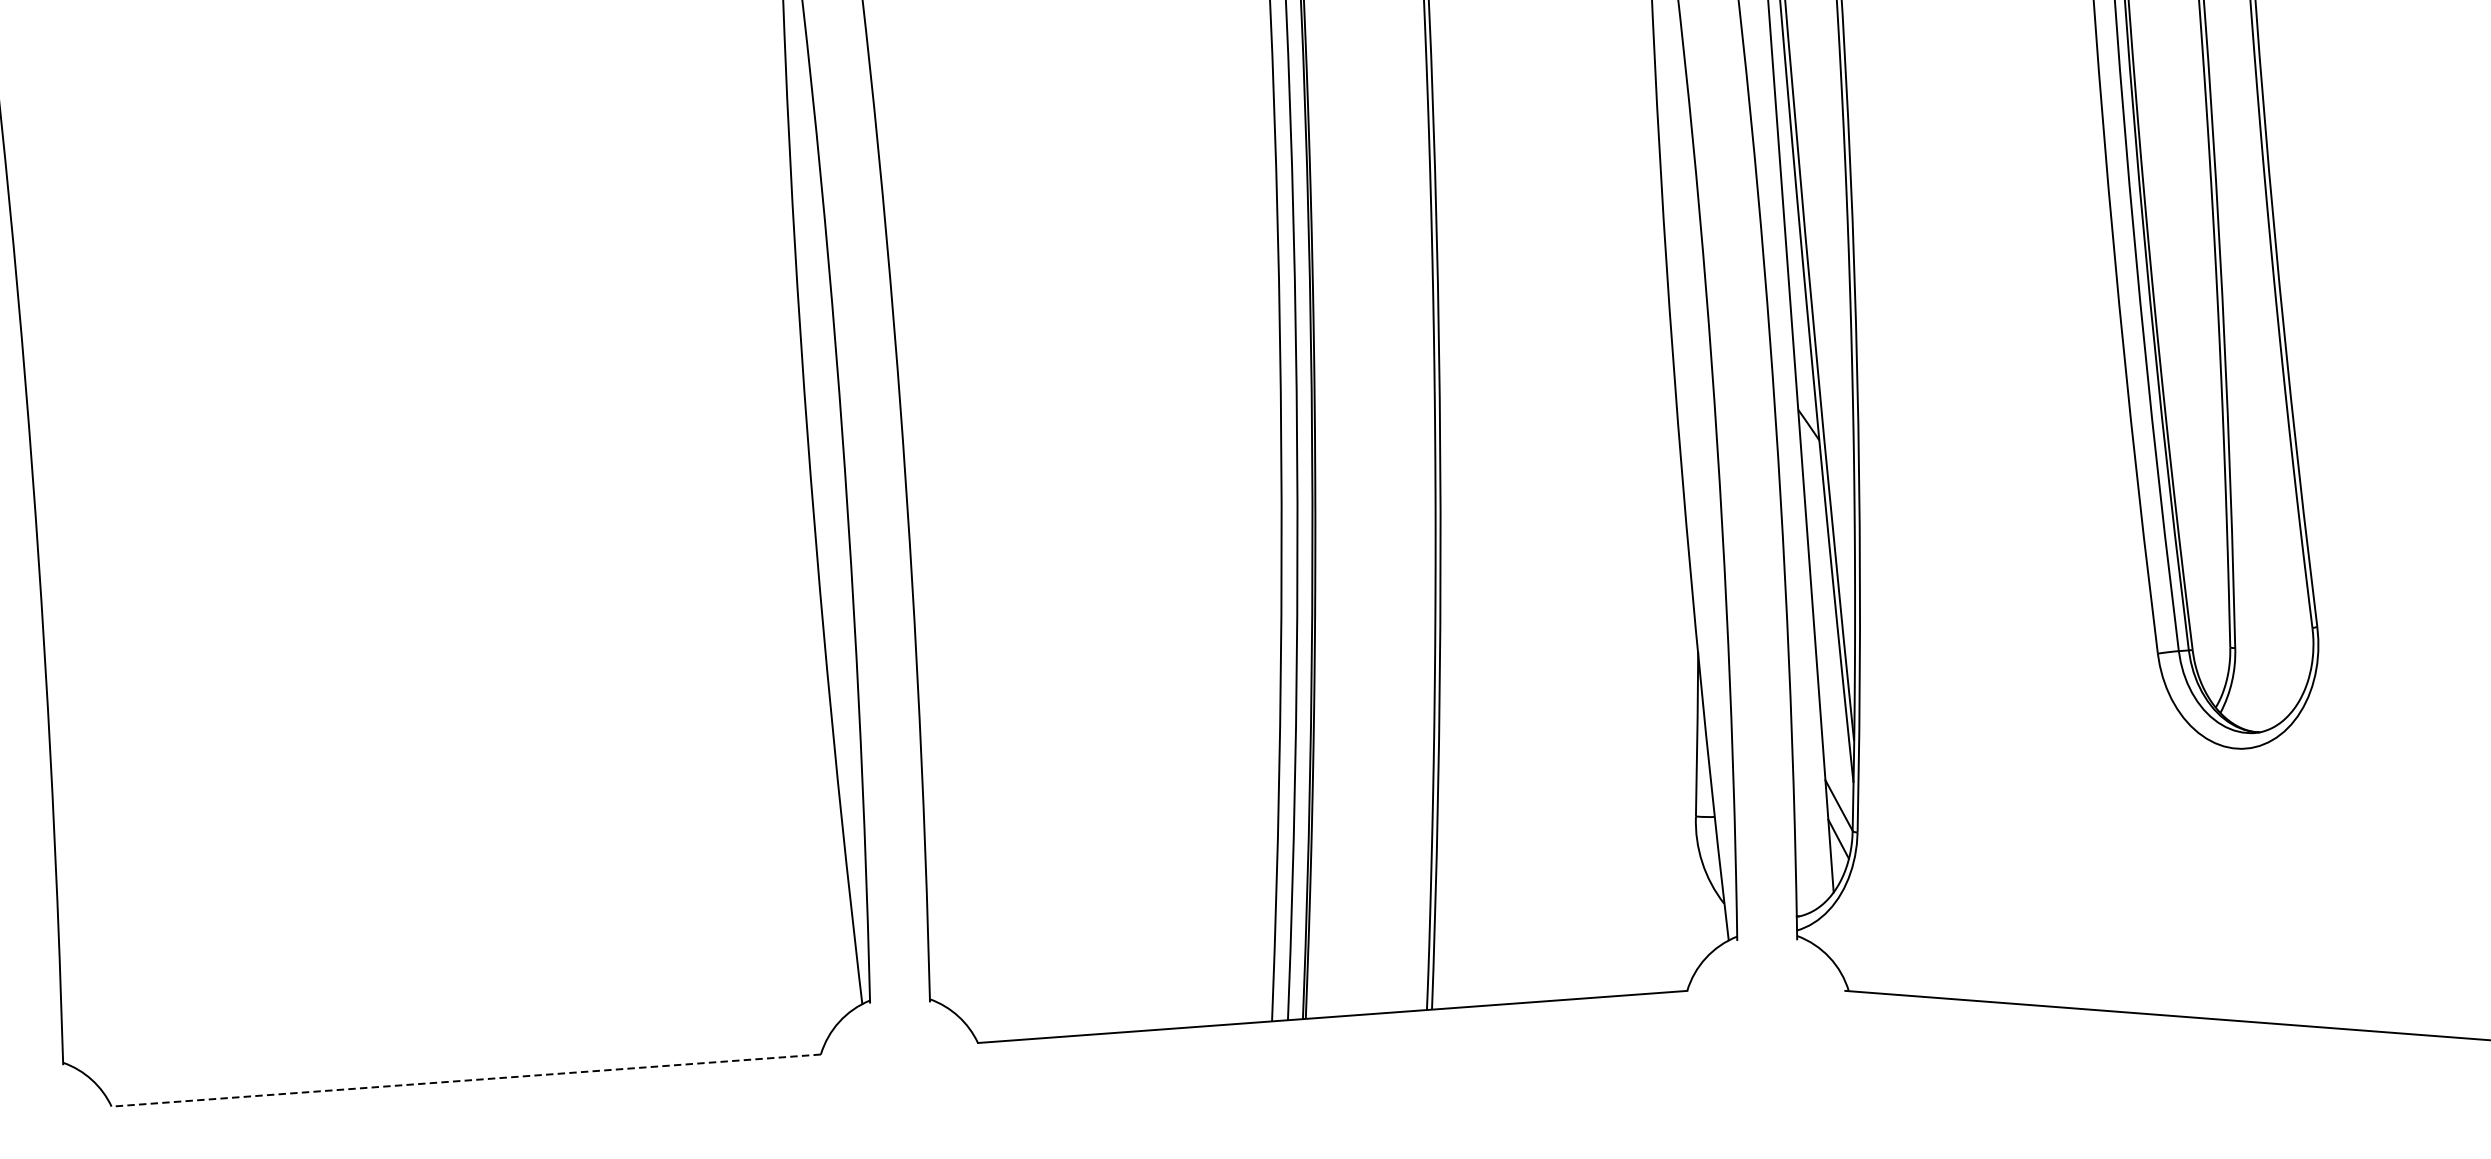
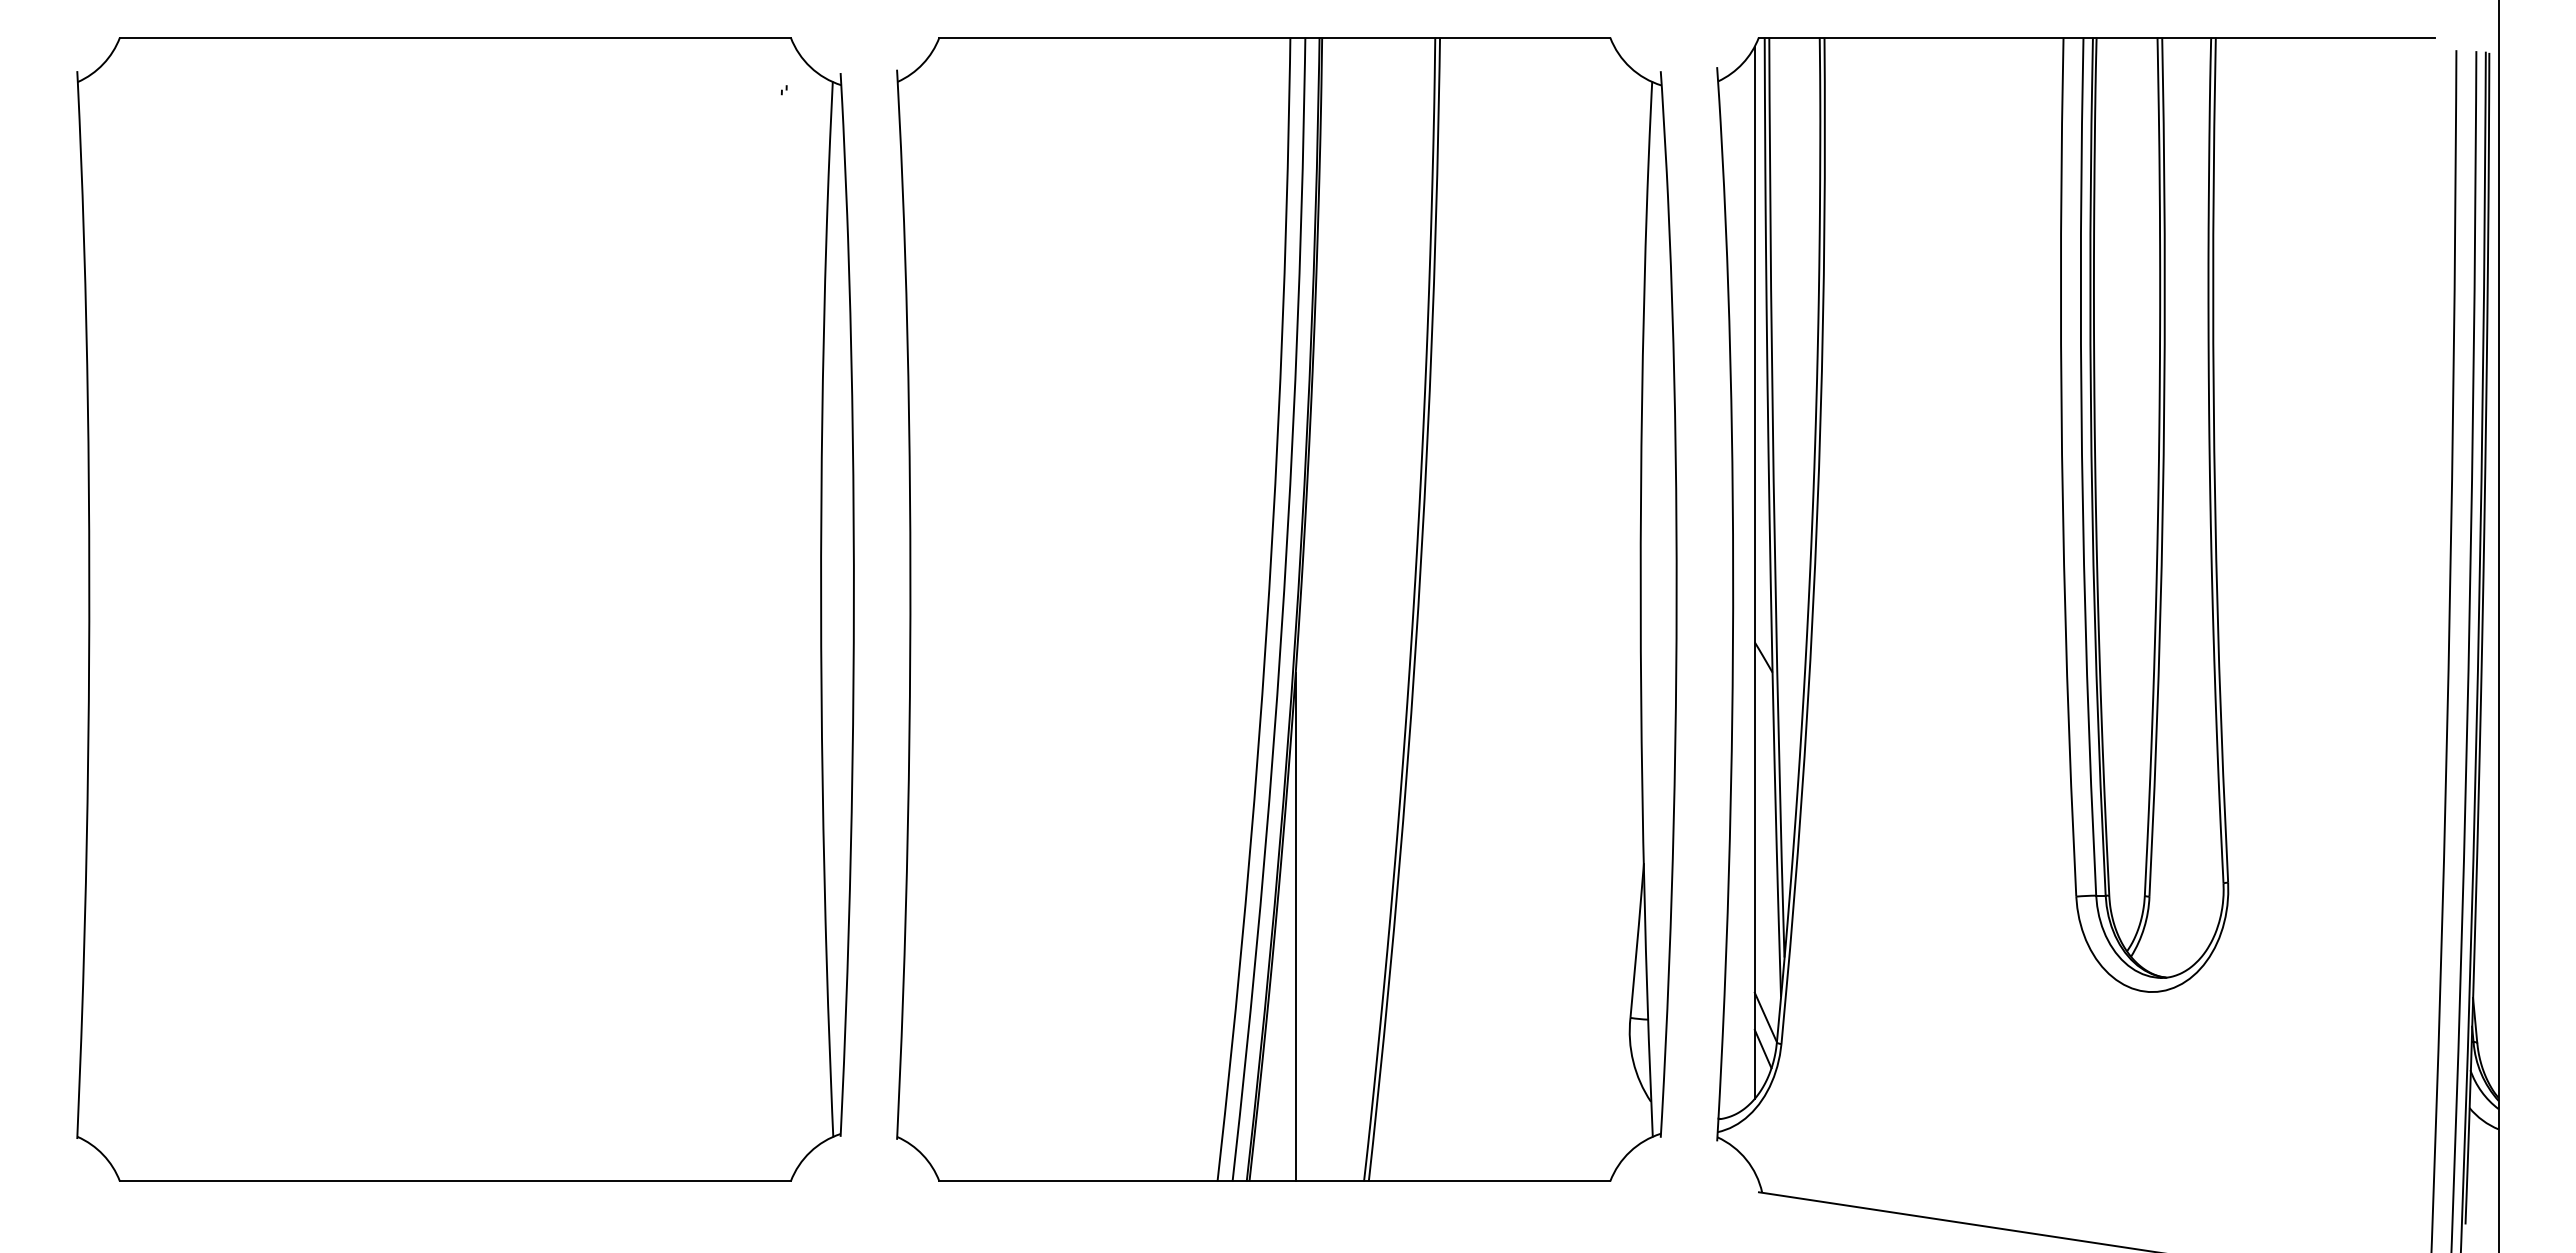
line: (1334, 746) -> (1295, 927), added
line: (465, 1080) -> (454, 1181), dashed -> solid

